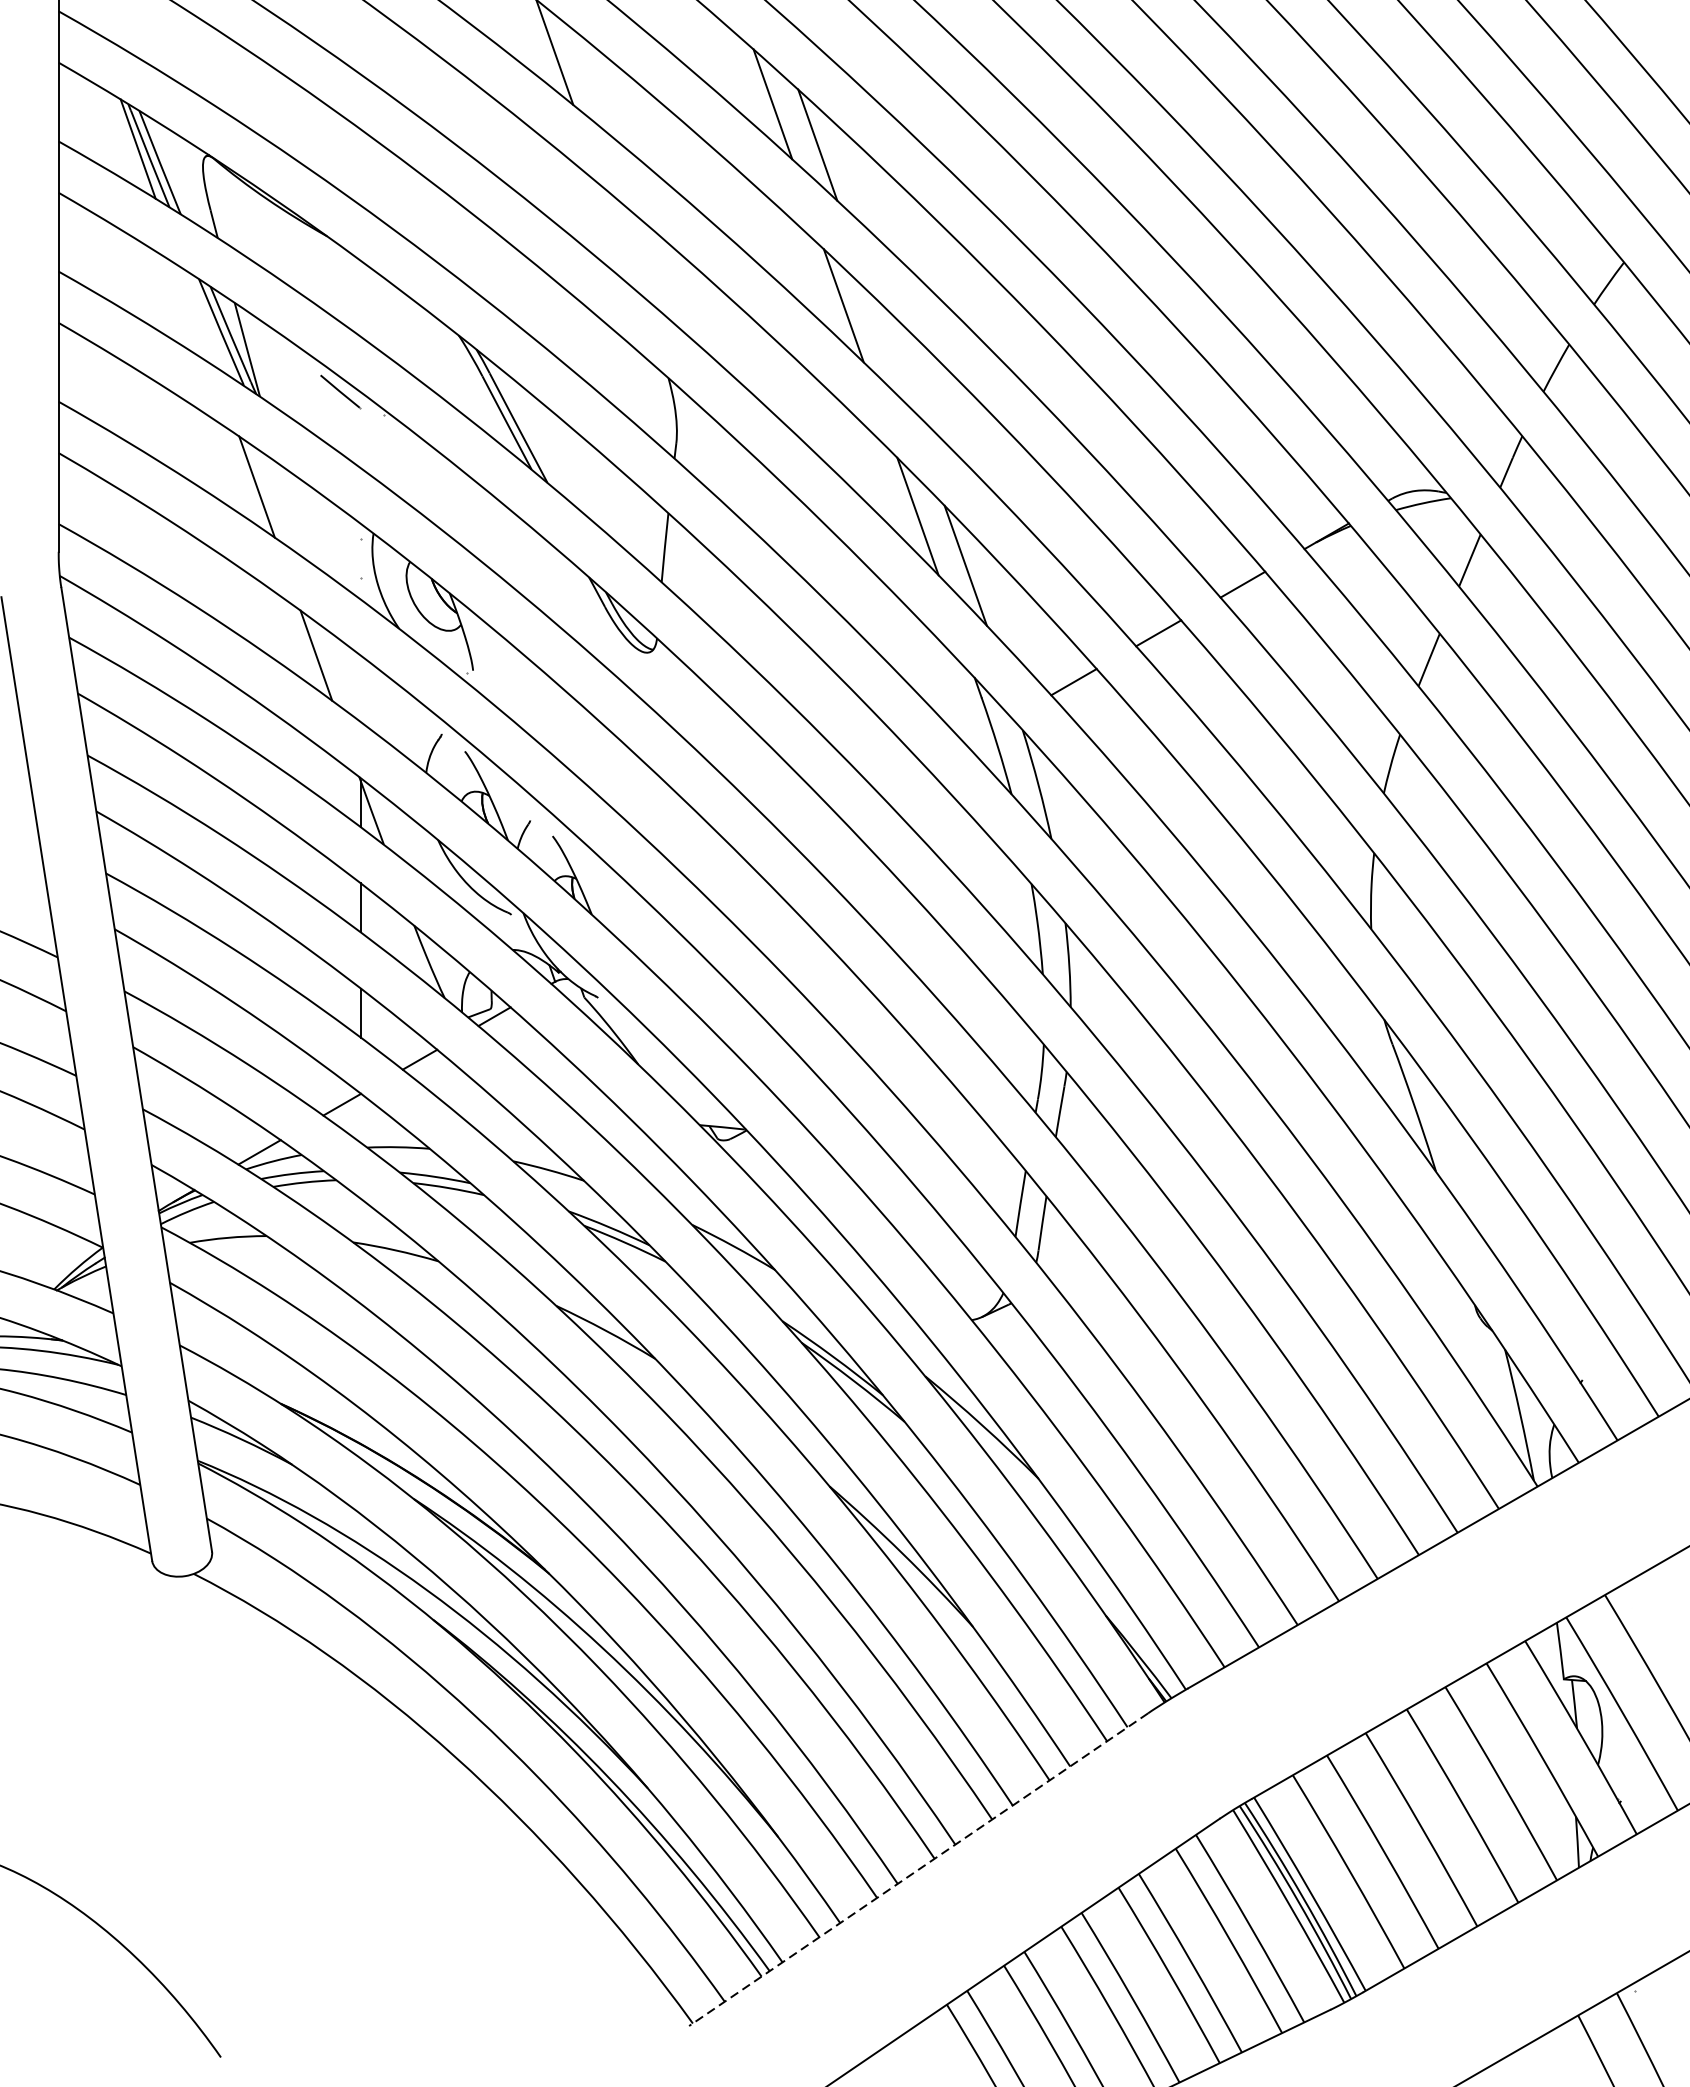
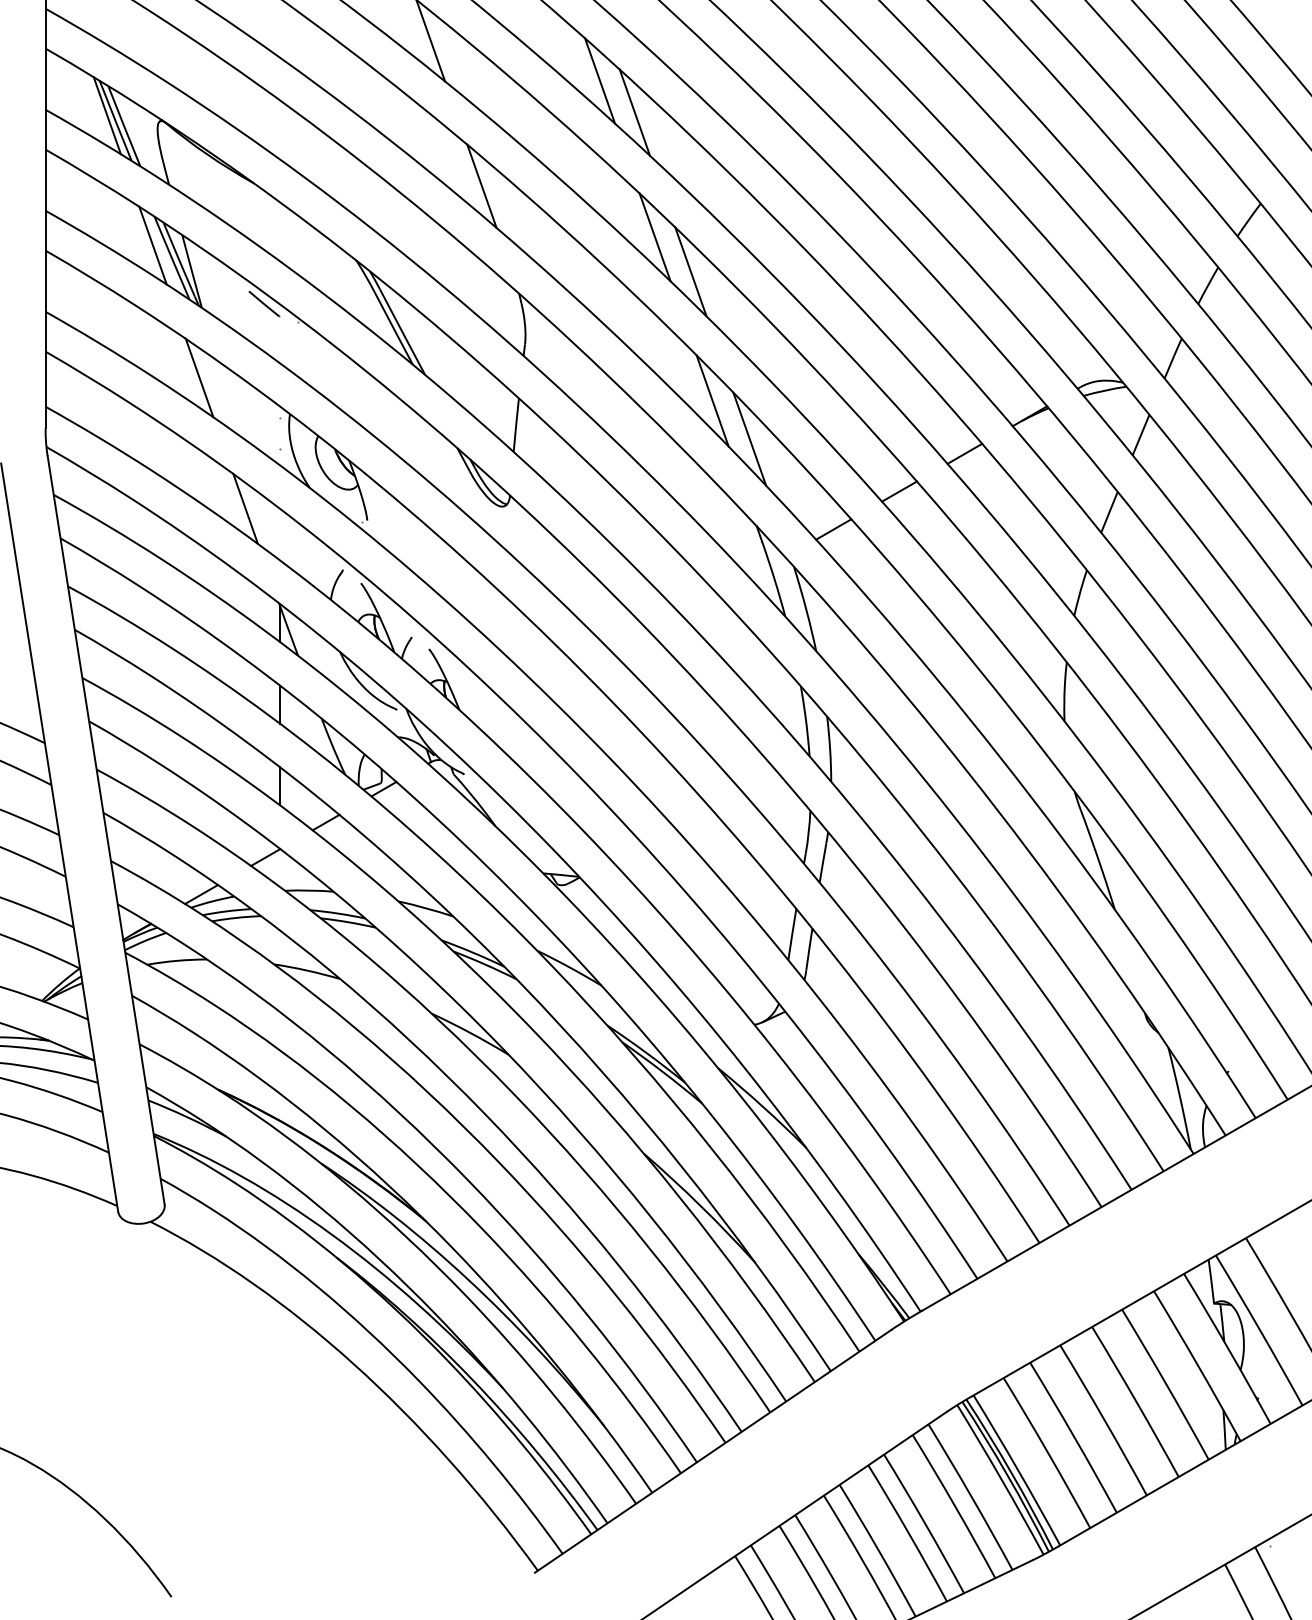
line: (620, 239) -> (481, 185), added
line: (196, 316) -> (152, 245), added
line: (889, 349) -> (690, 271), added
line: (919, 1869) -> (713, 1451), dashed -> solid

